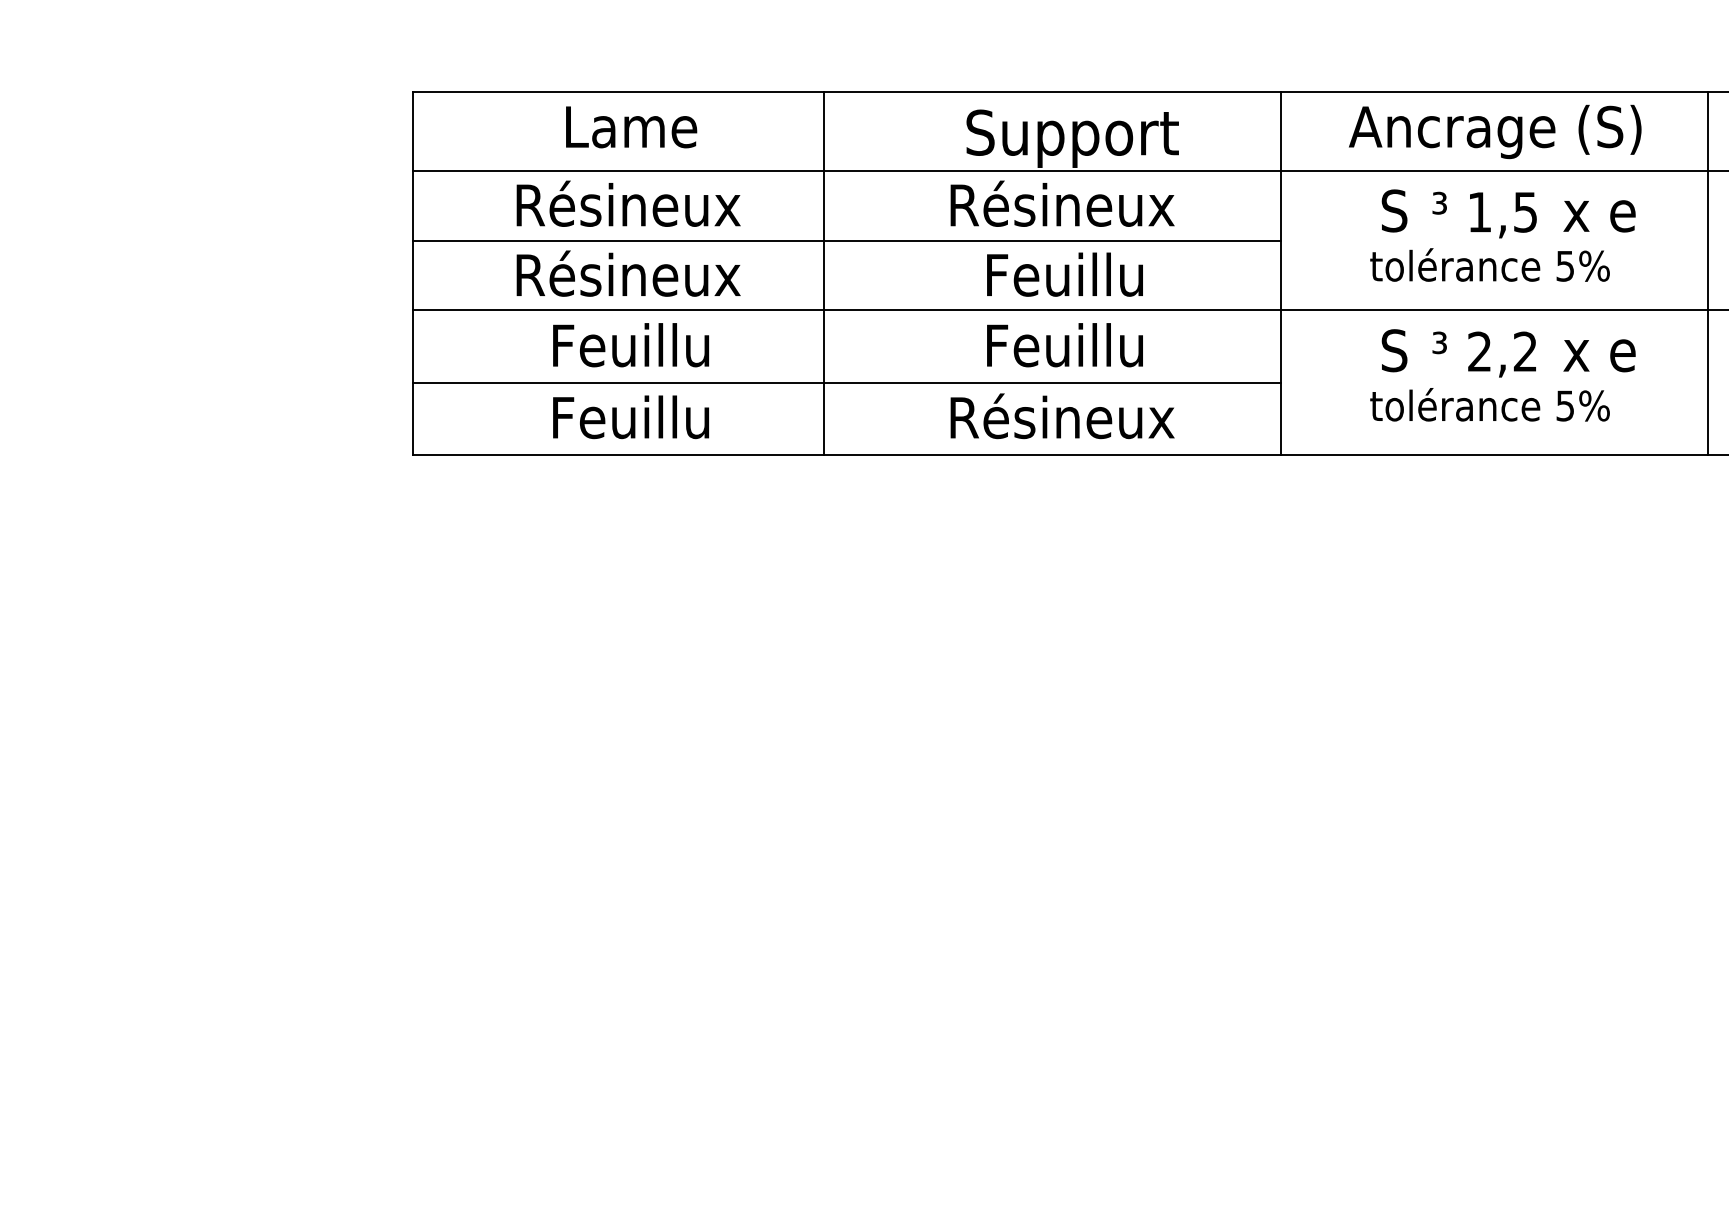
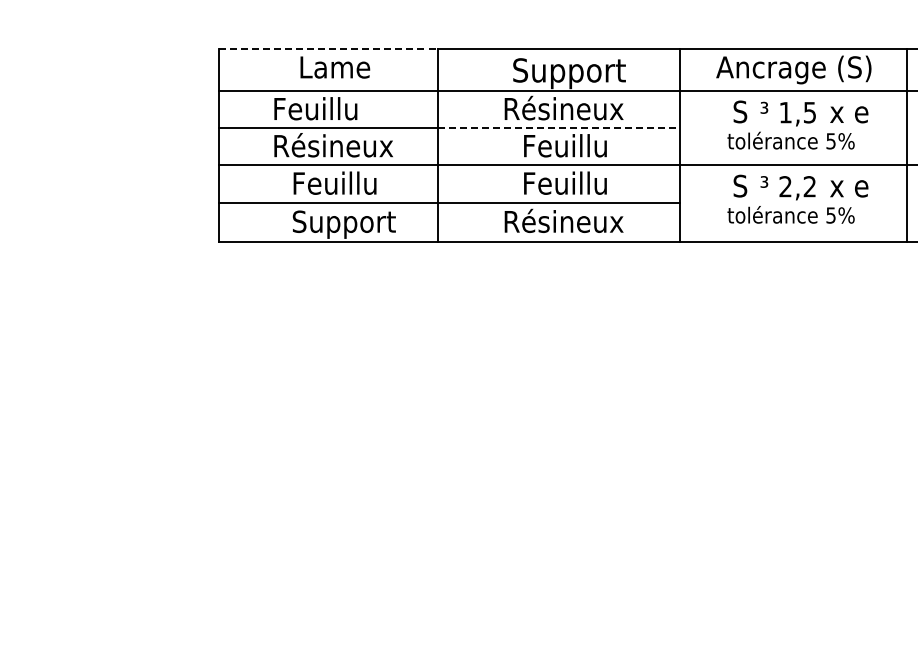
line: (620, 91) -> (329, 48), solid -> dashed
text: (631, 202) -> (335, 107), Résineux -> Feuillu
line: (1053, 240) -> (559, 127), solid -> dashed
text: (646, 422) -> (343, 224), Feuillu -> Support

